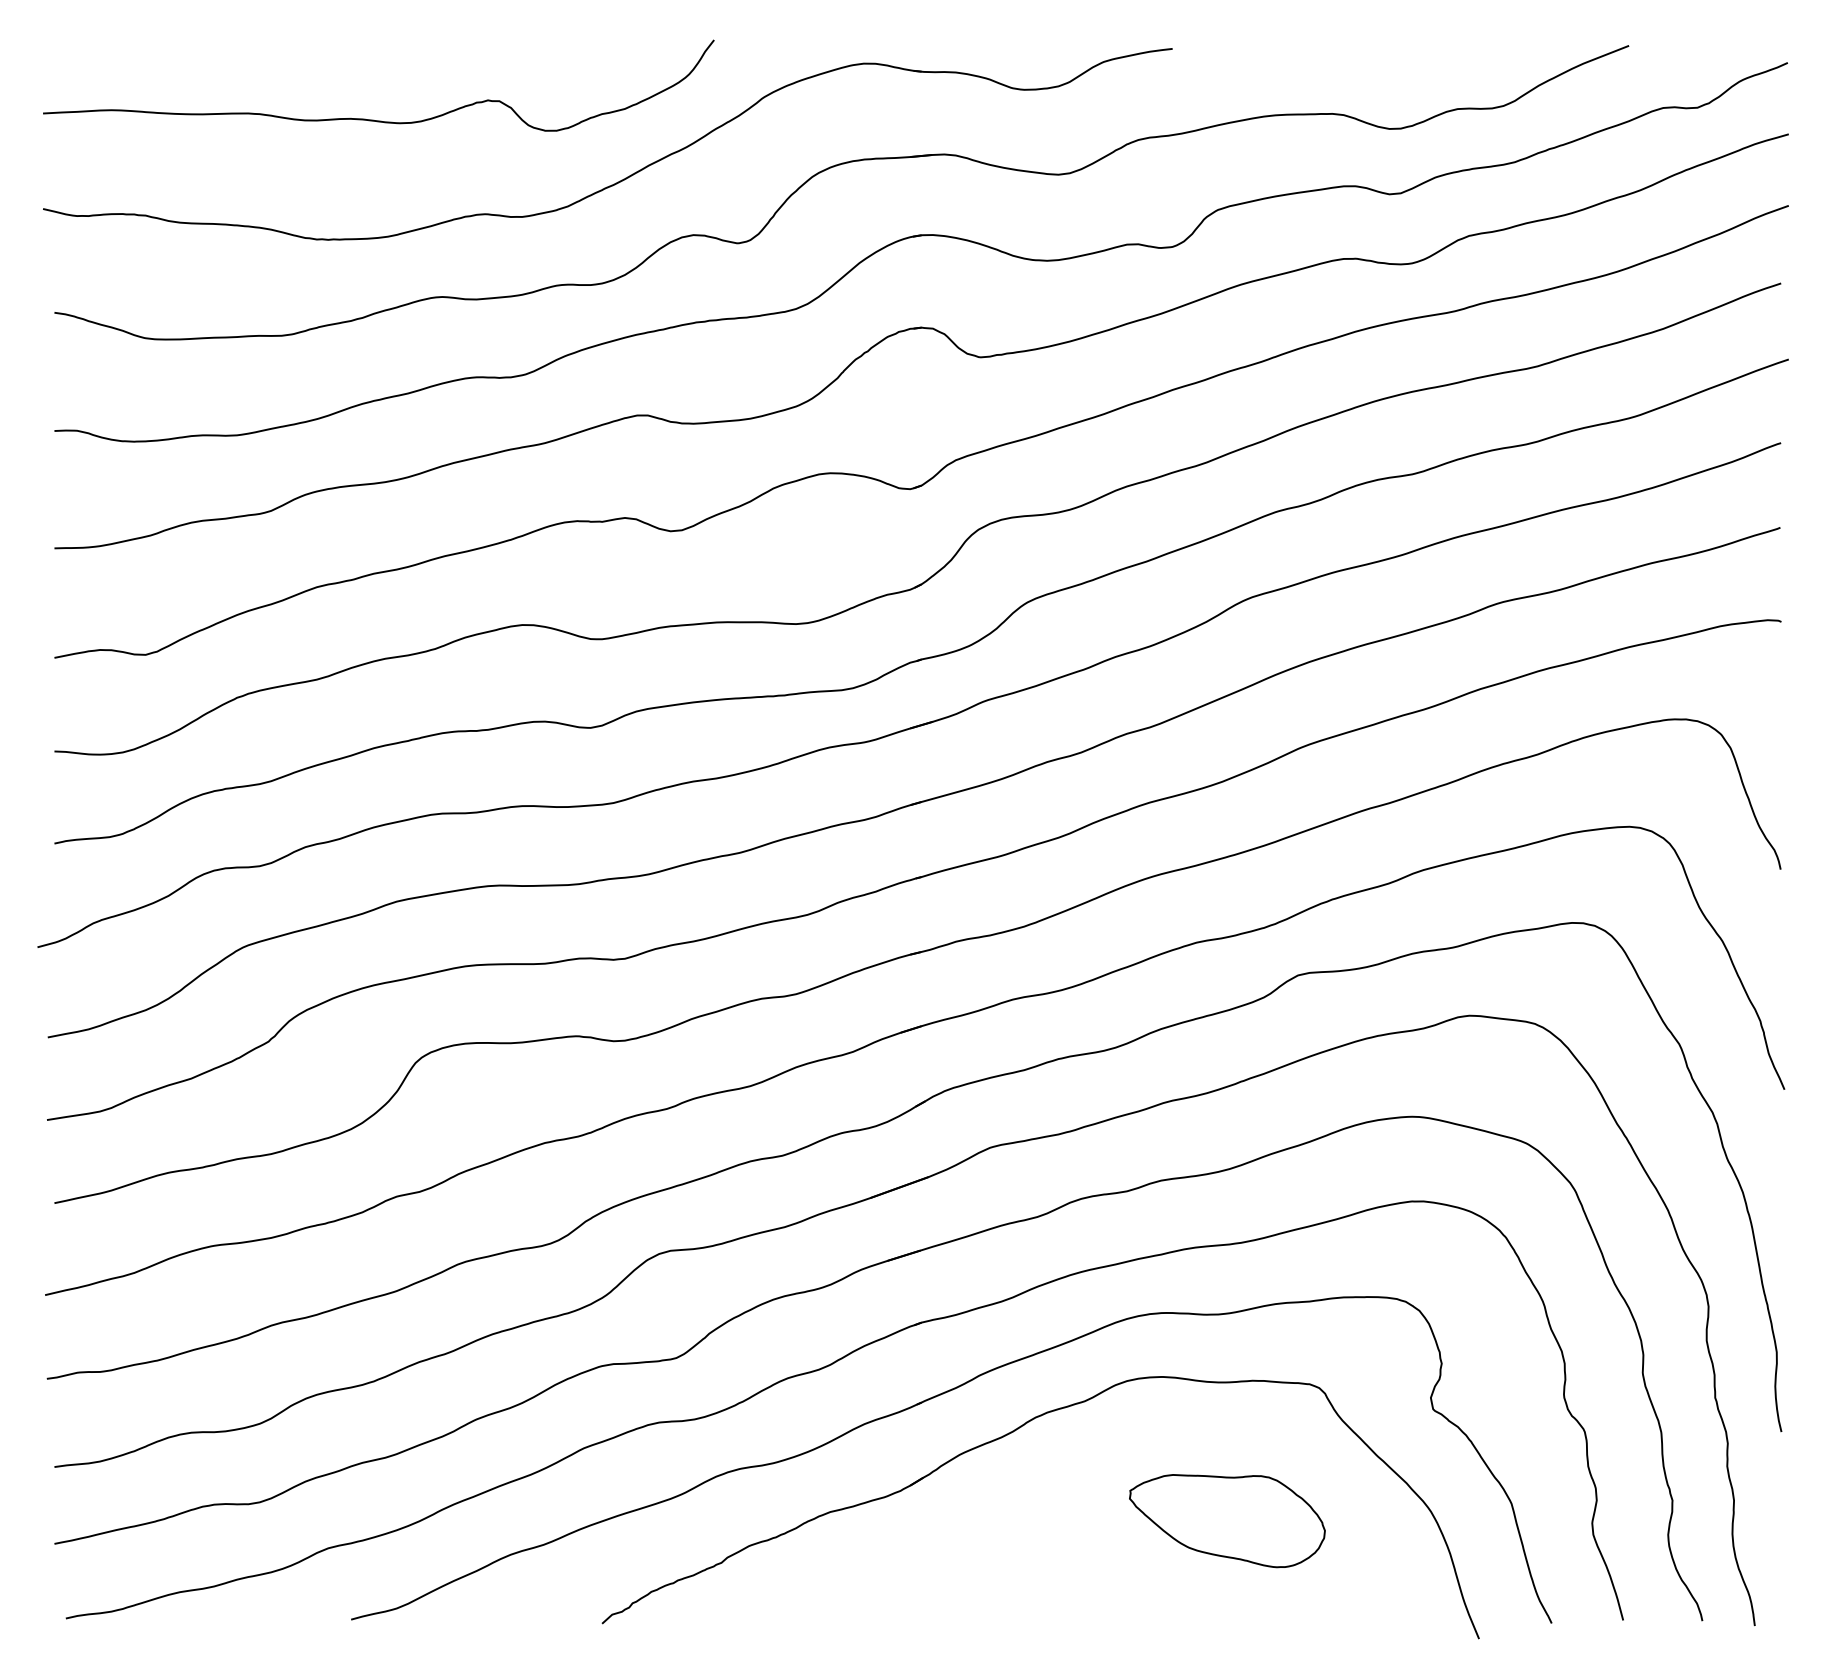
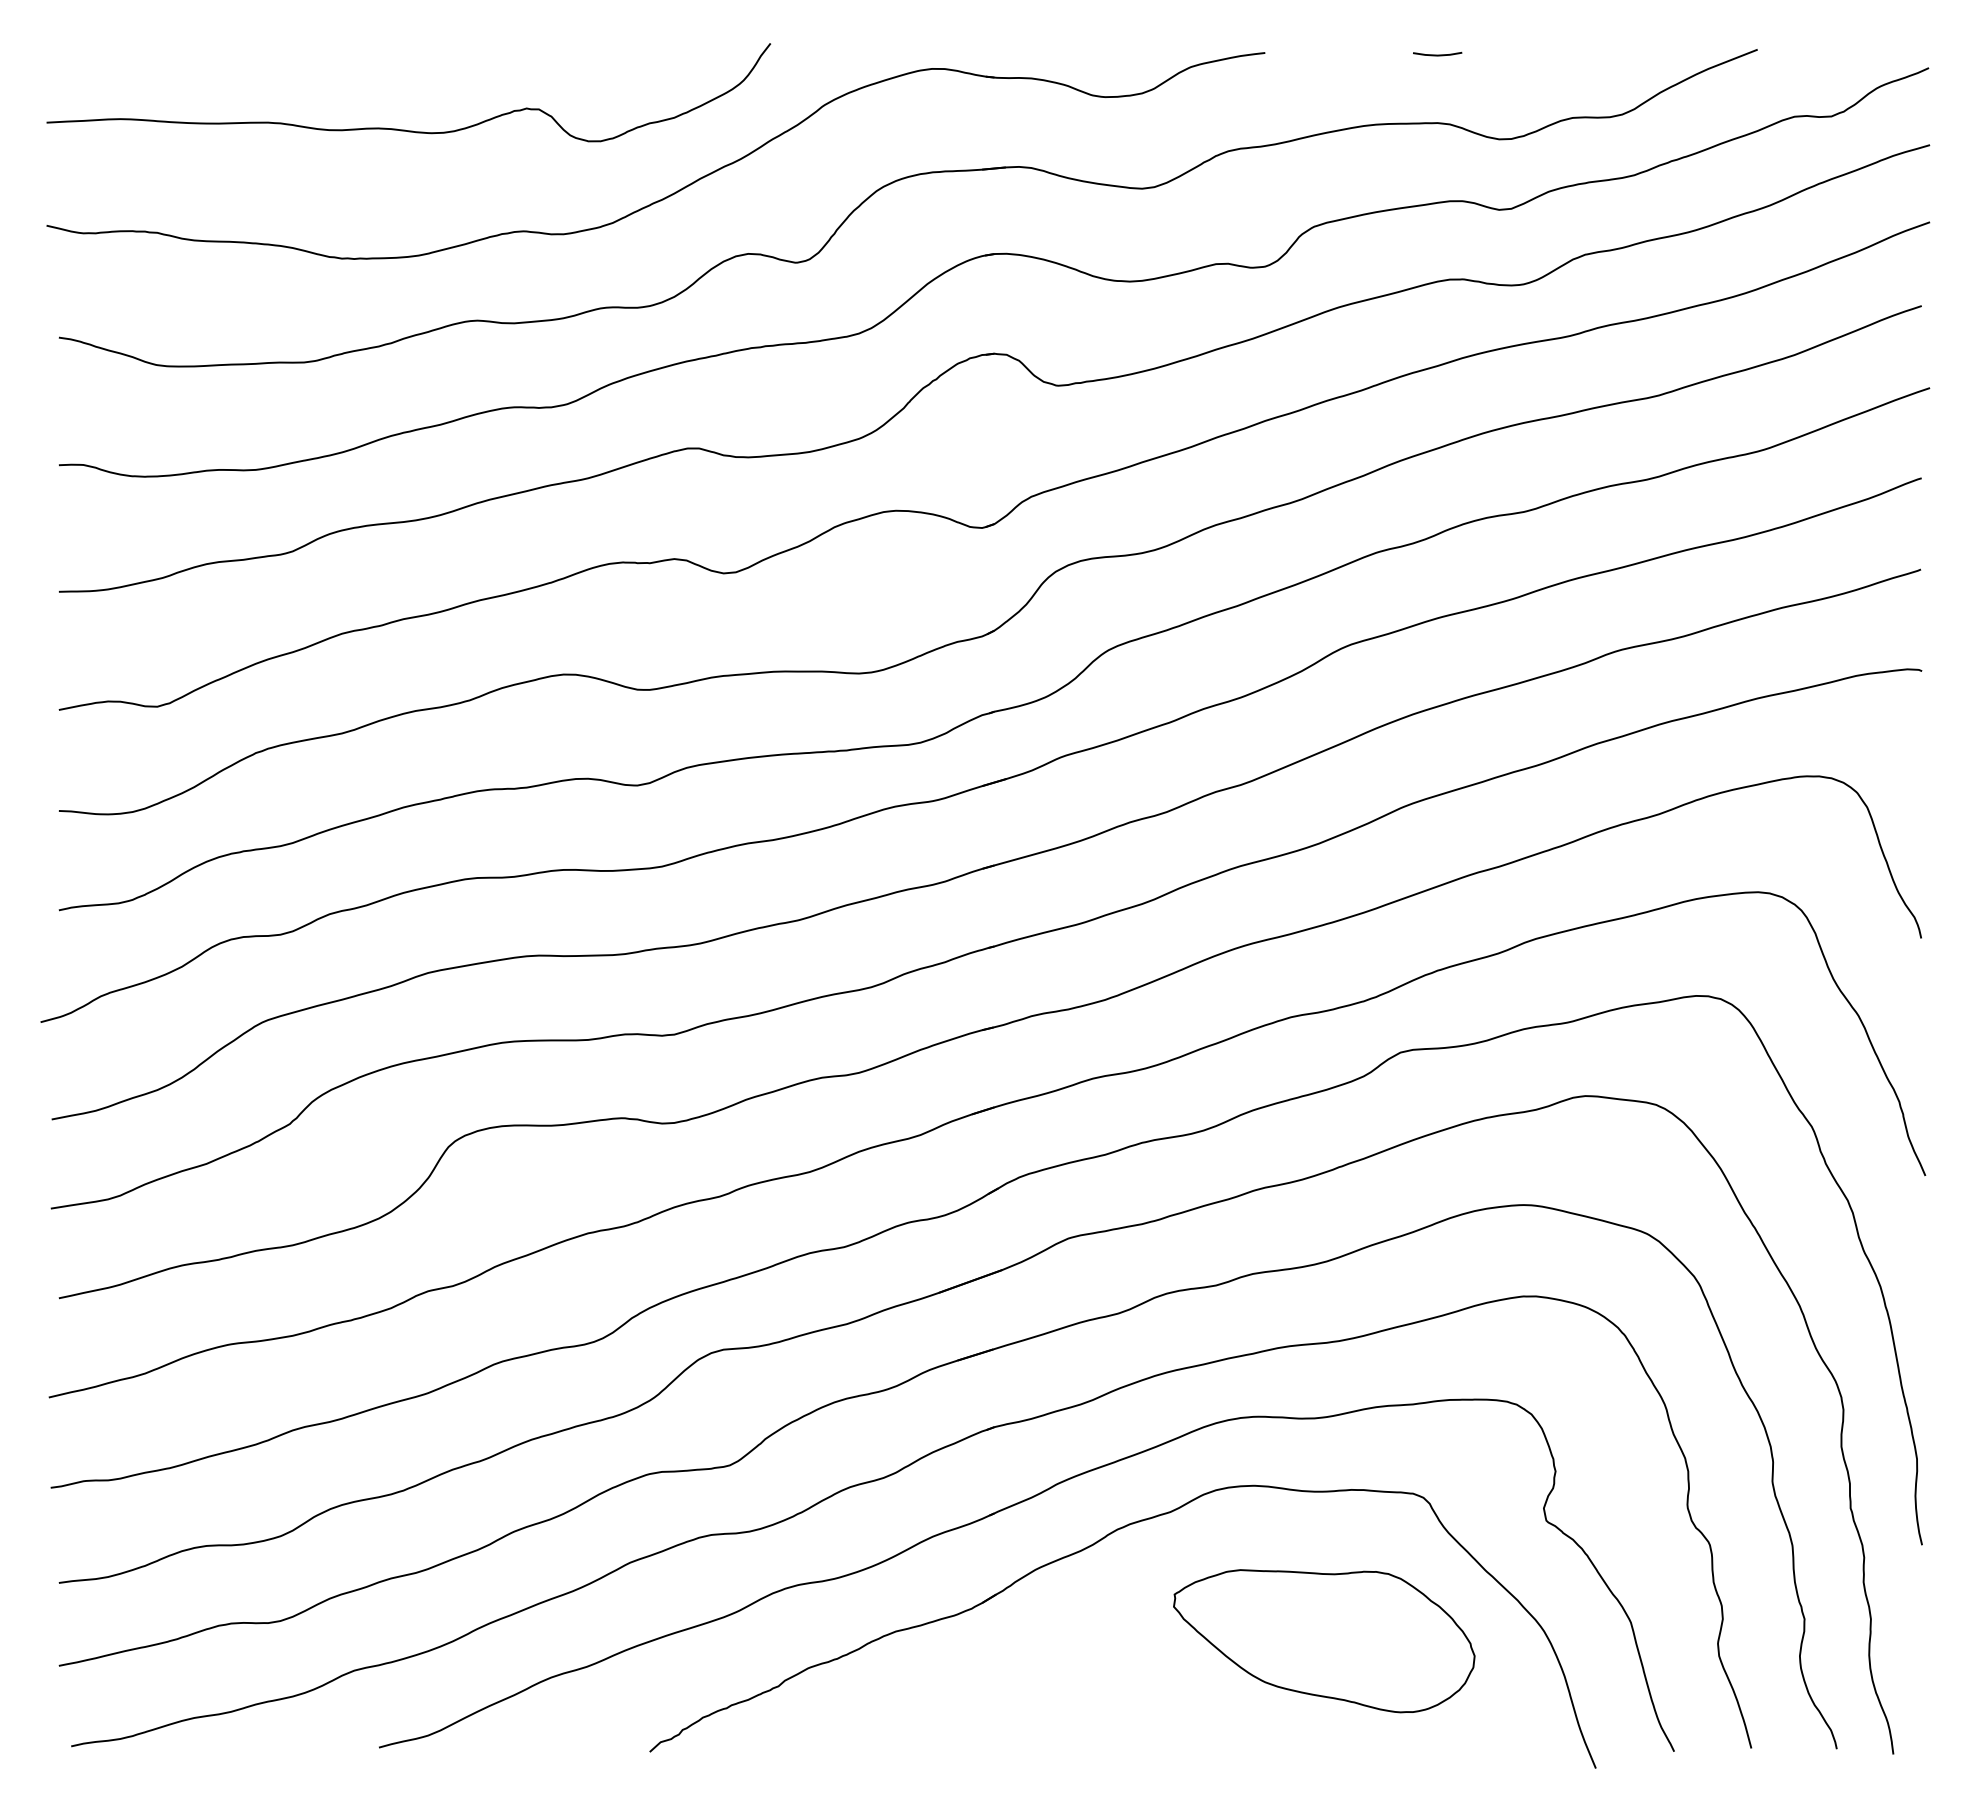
line: (1332, 50) -> (1437, 54), added
part: (1227, 1521) -> (1324, 1641), size x1.43

